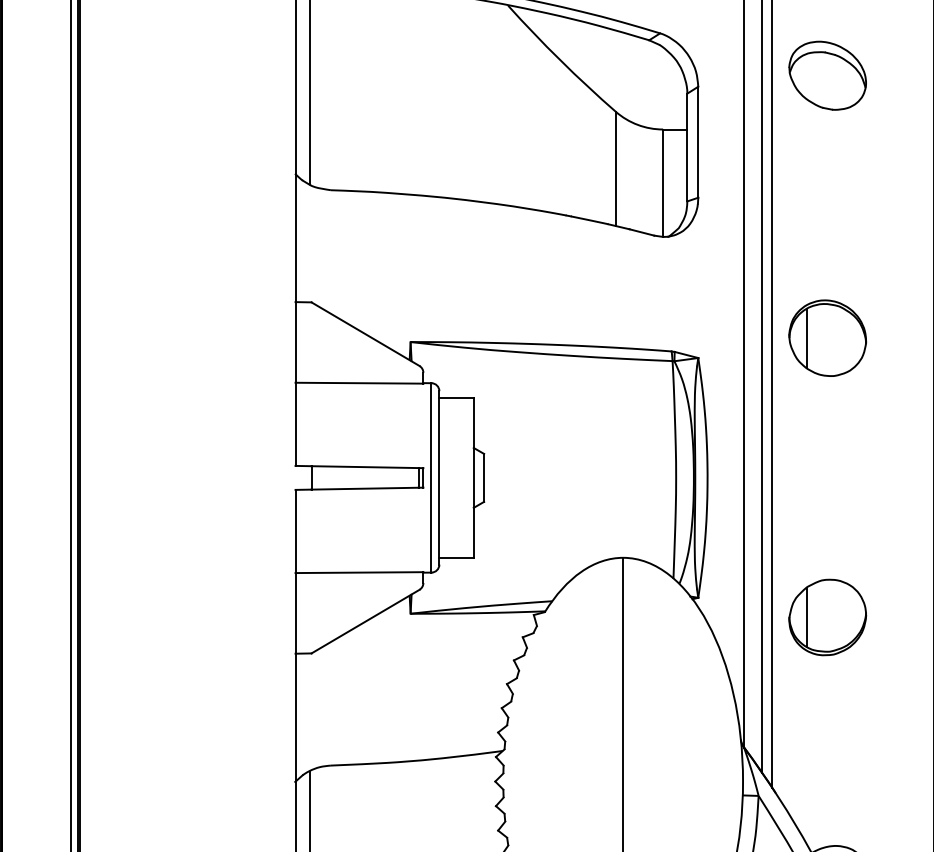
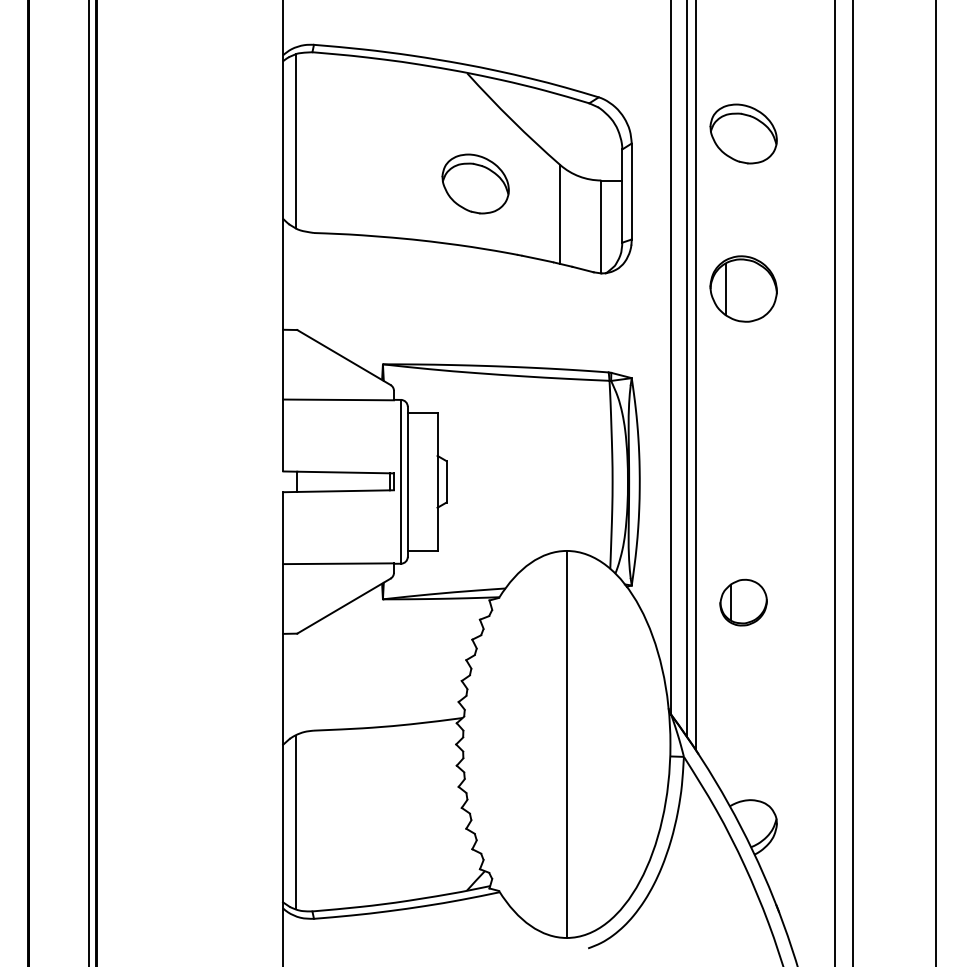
part: (517, 132) -> (475, 183), added
part: (827, 337) -> (743, 288), moved
part: (827, 617) -> (743, 602), size x0.7

